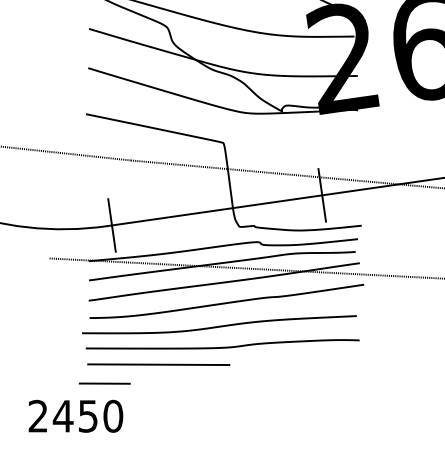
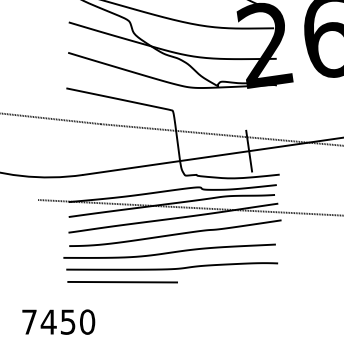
line: (111, 225) -> (86, 174), removed
line: (104, 383) -> (80, 296), removed
text: (37, 415) -> (28, 321), 2450 -> 7450

